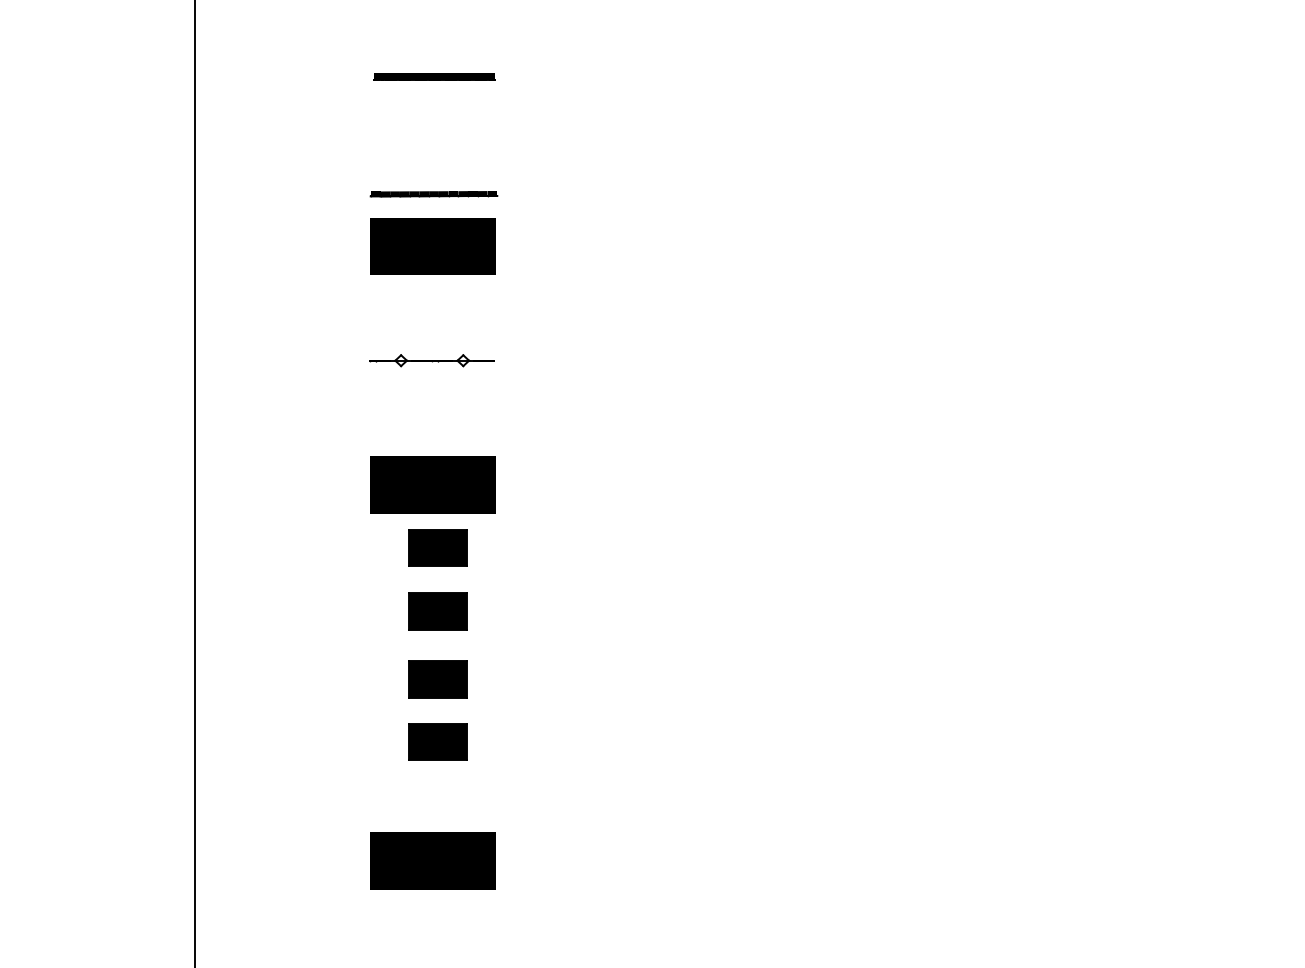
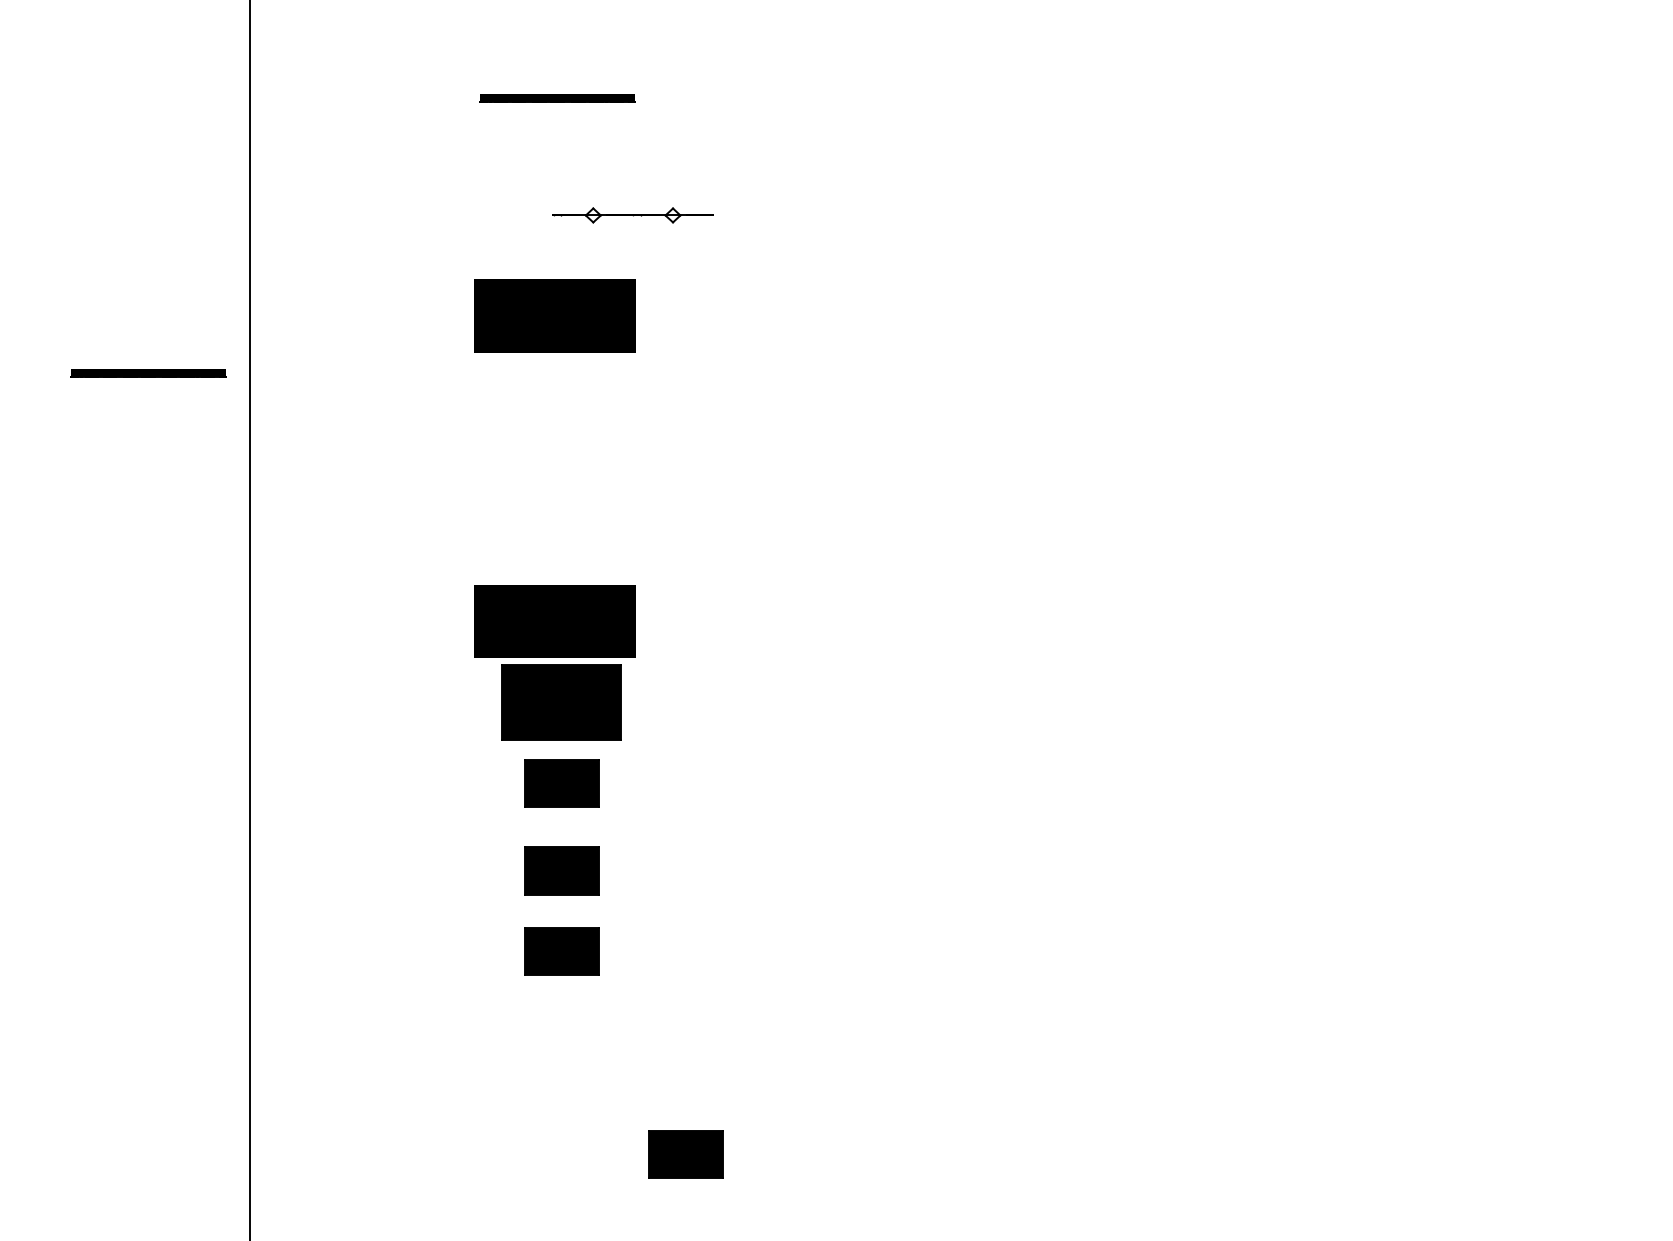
part: (434, 194) -> (556, 249), removed
part: (115, 291) -> (148, 373), added
part: (431, 360) -> (632, 215), moved
part: (437, 547) -> (561, 702), size x1.6
part: (432, 860) -> (554, 1103), removed
part: (534, 900) -> (685, 1154), added

